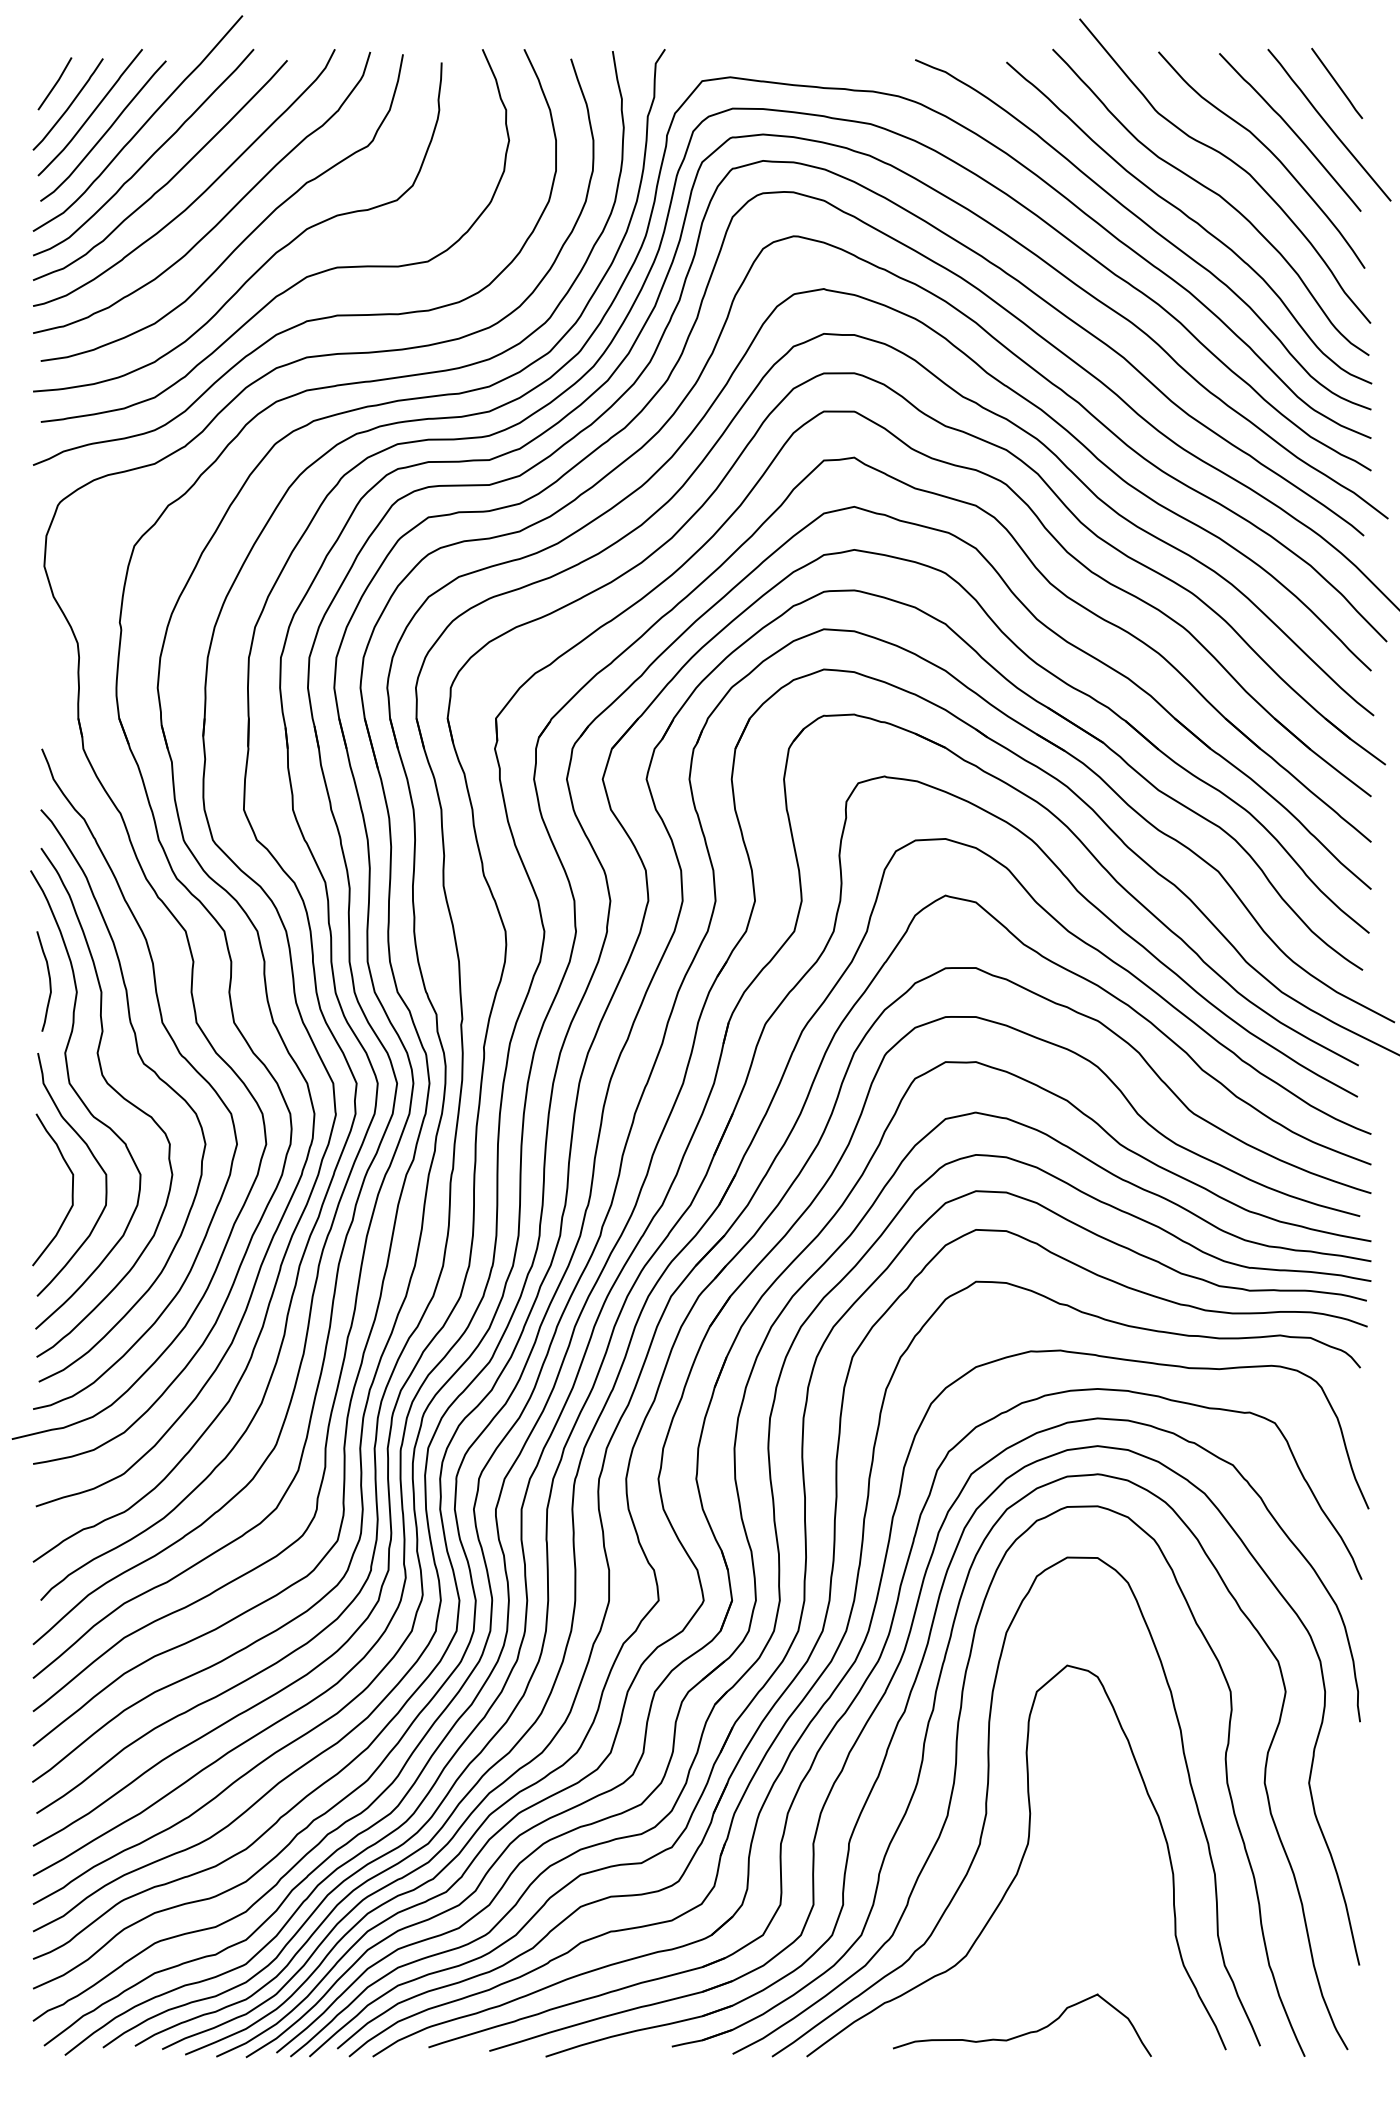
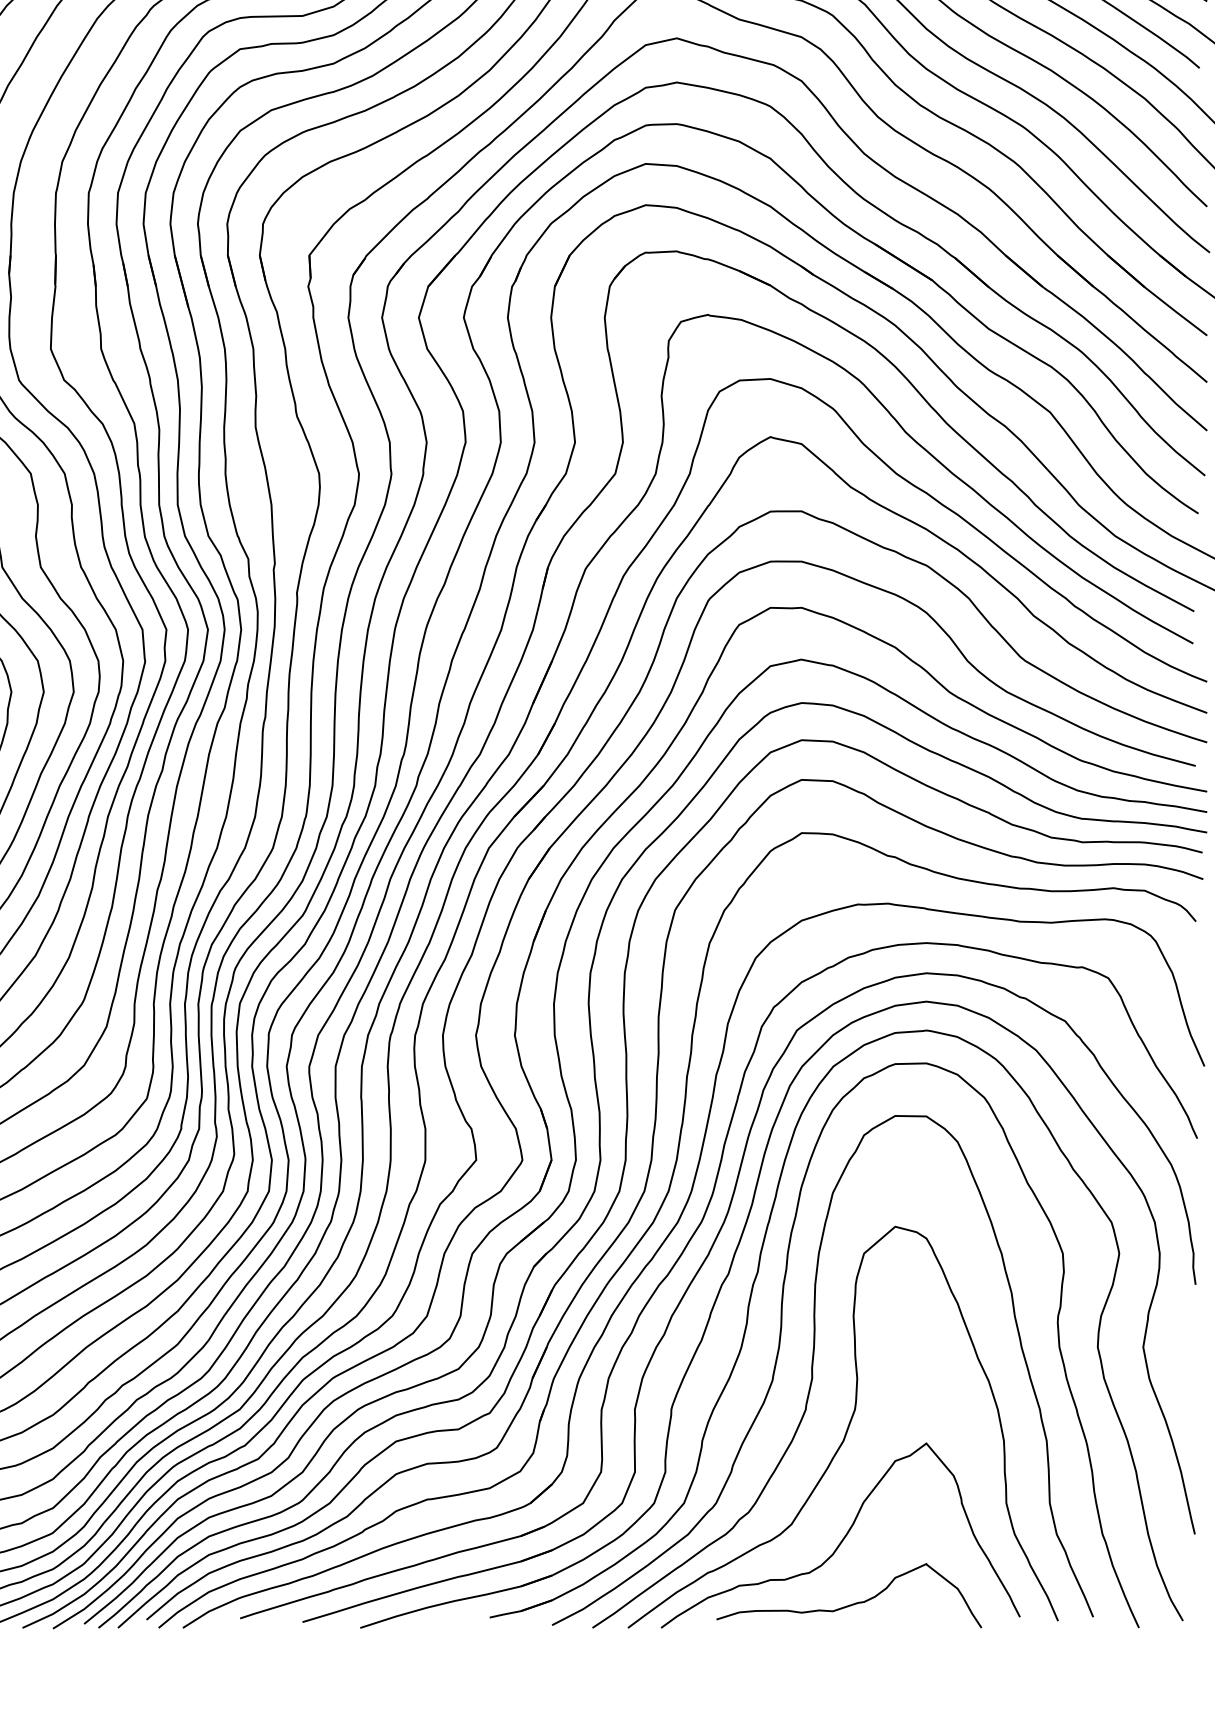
curve: (1016, 1968) -> (843, 1537), added

